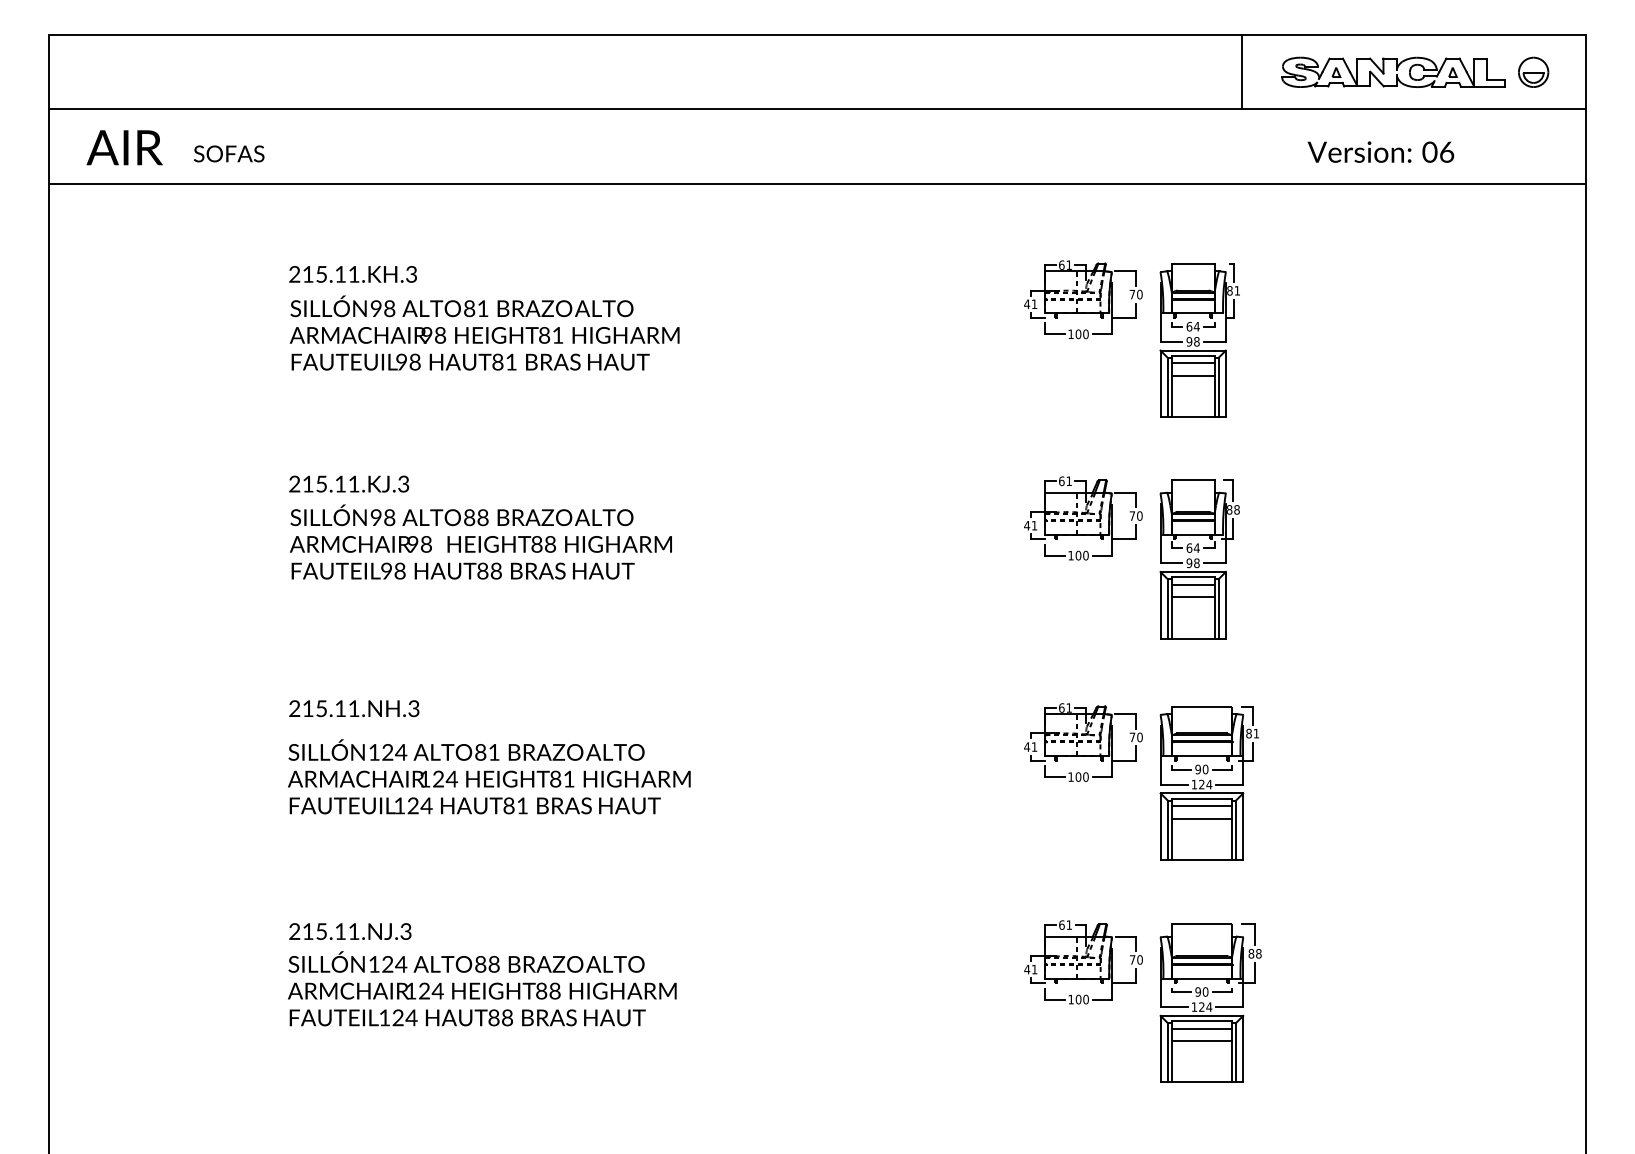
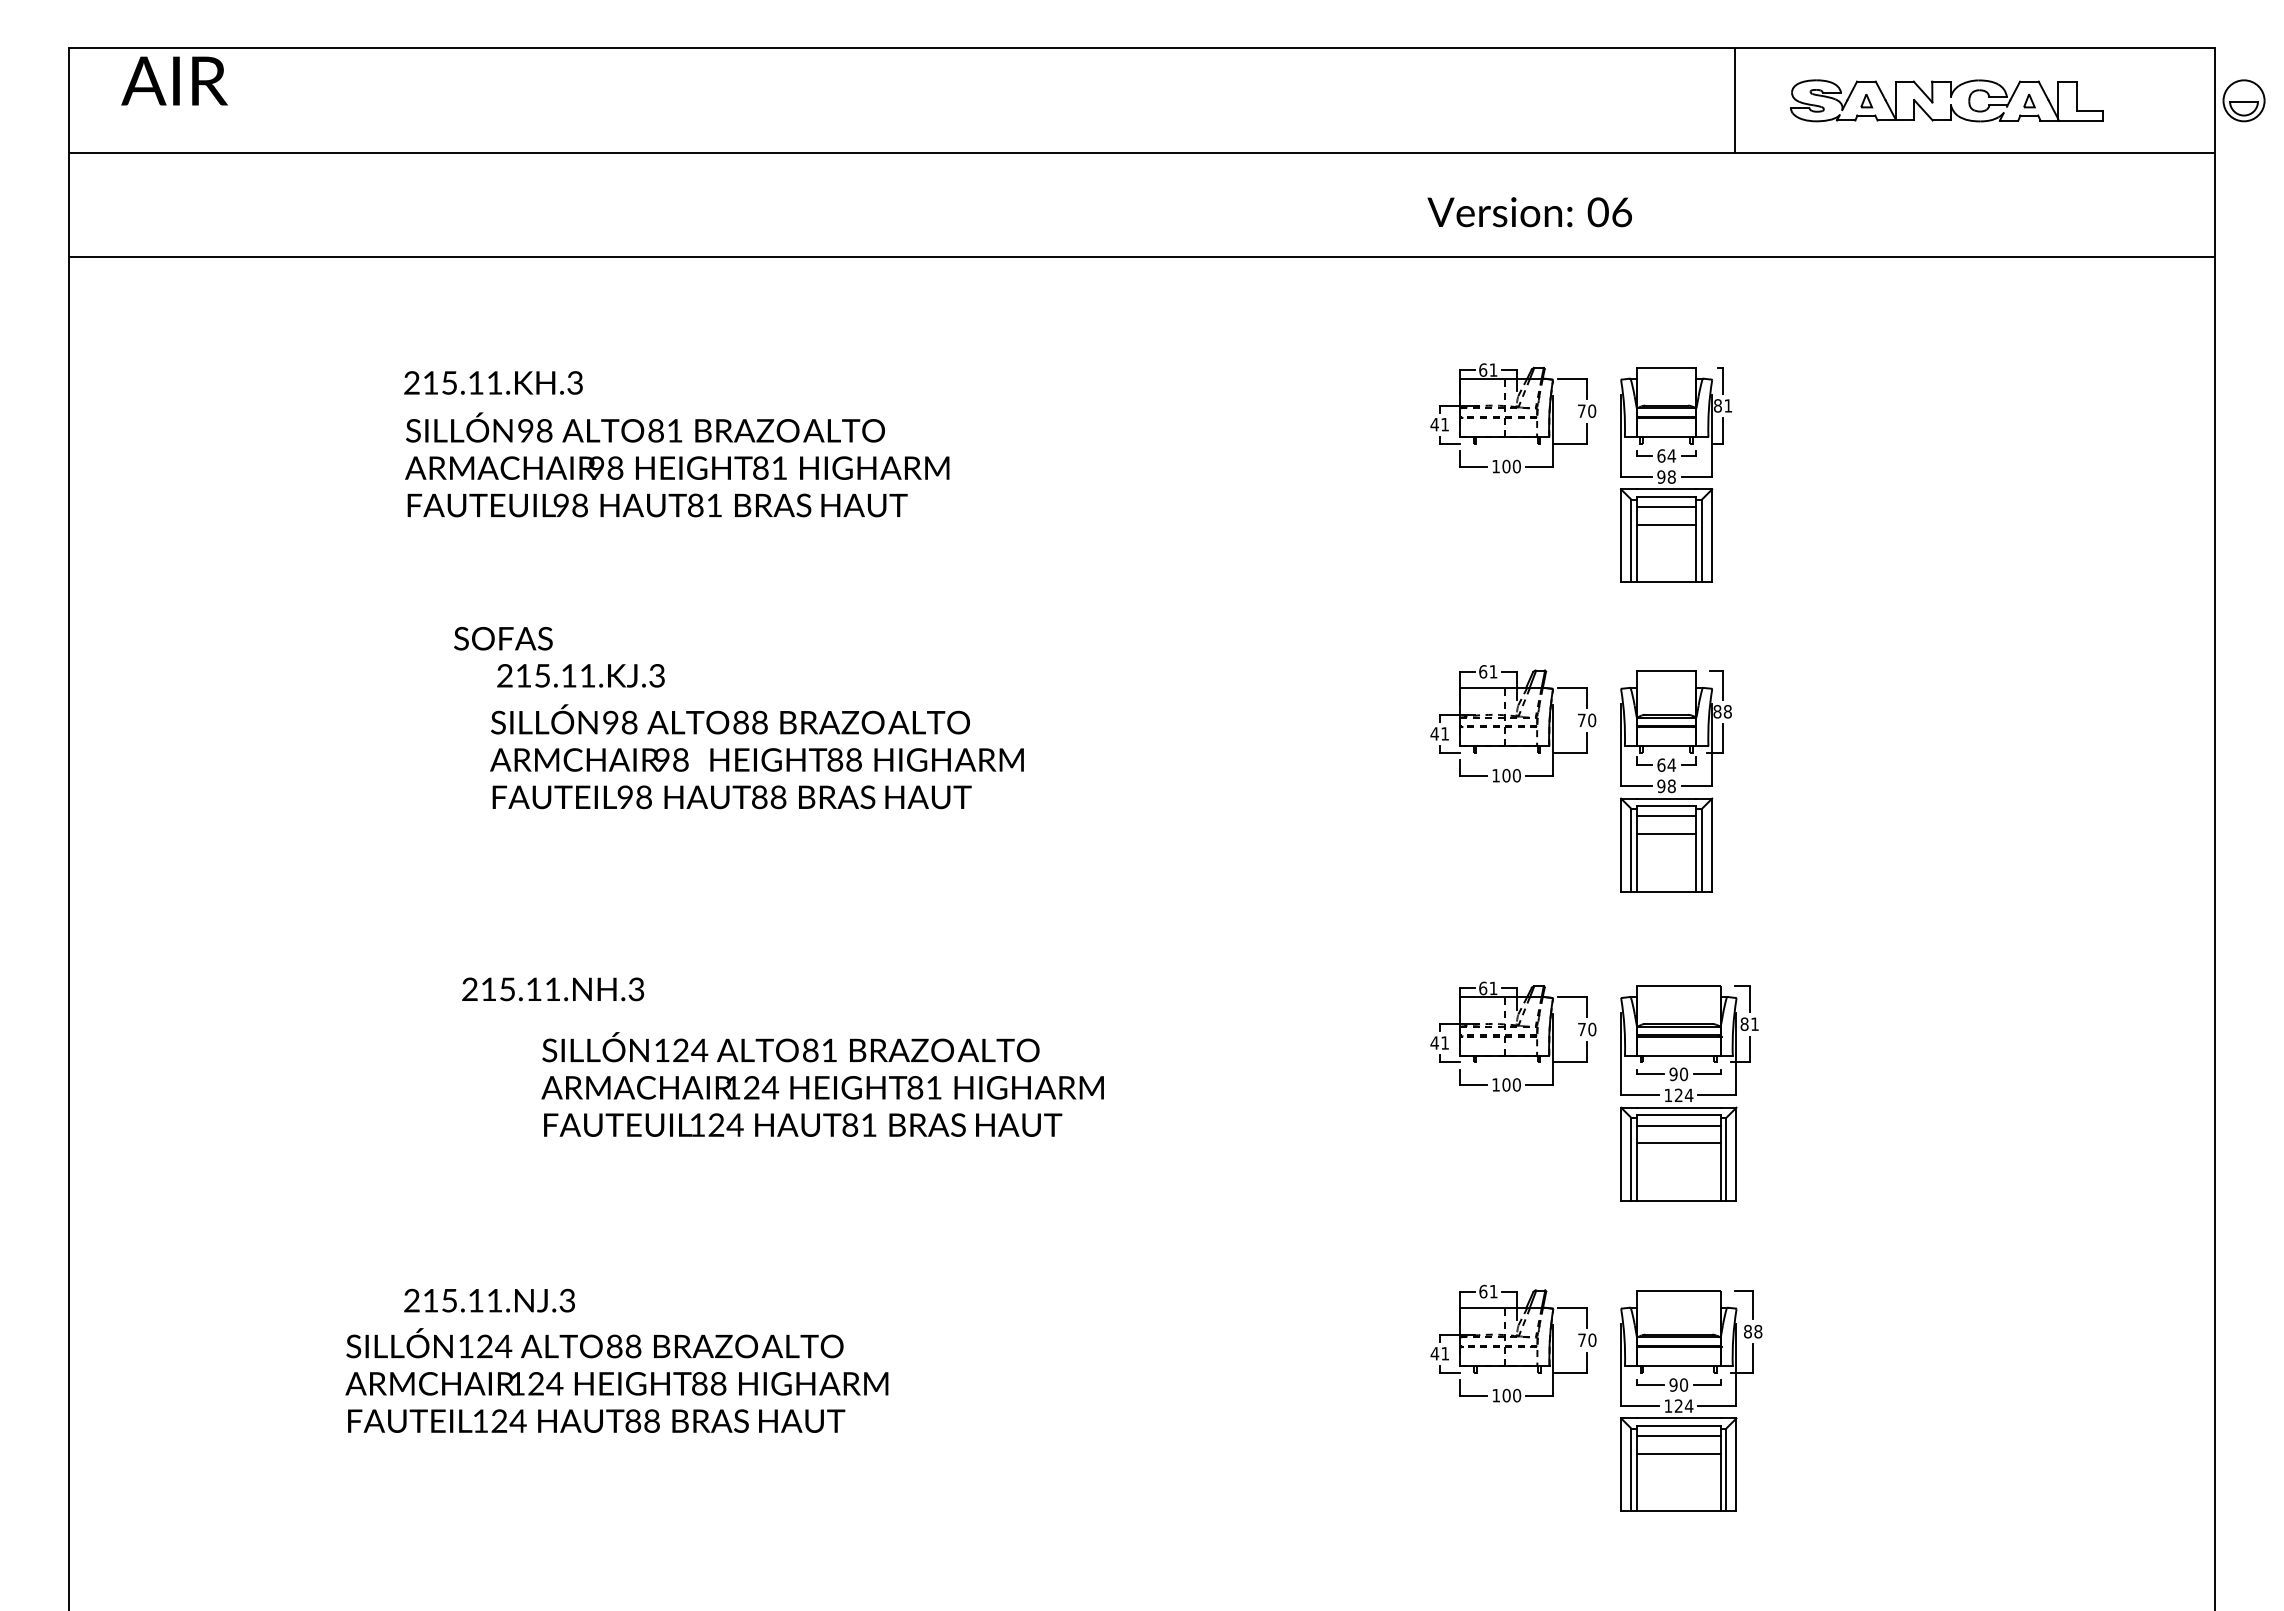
part: (1533, 72) -> (2243, 100), moved
text: (124, 147) -> (174, 80), moved
text: (1380, 152) -> (1529, 212), moved
text: (229, 153) -> (503, 638), moved
text: (348, 483) -> (580, 675), moved
text: (480, 541) -> (756, 756), moved
text: (354, 708) -> (553, 989), moved
text: (489, 776) -> (822, 1084), moved
text: (482, 988) -> (616, 1380), moved

